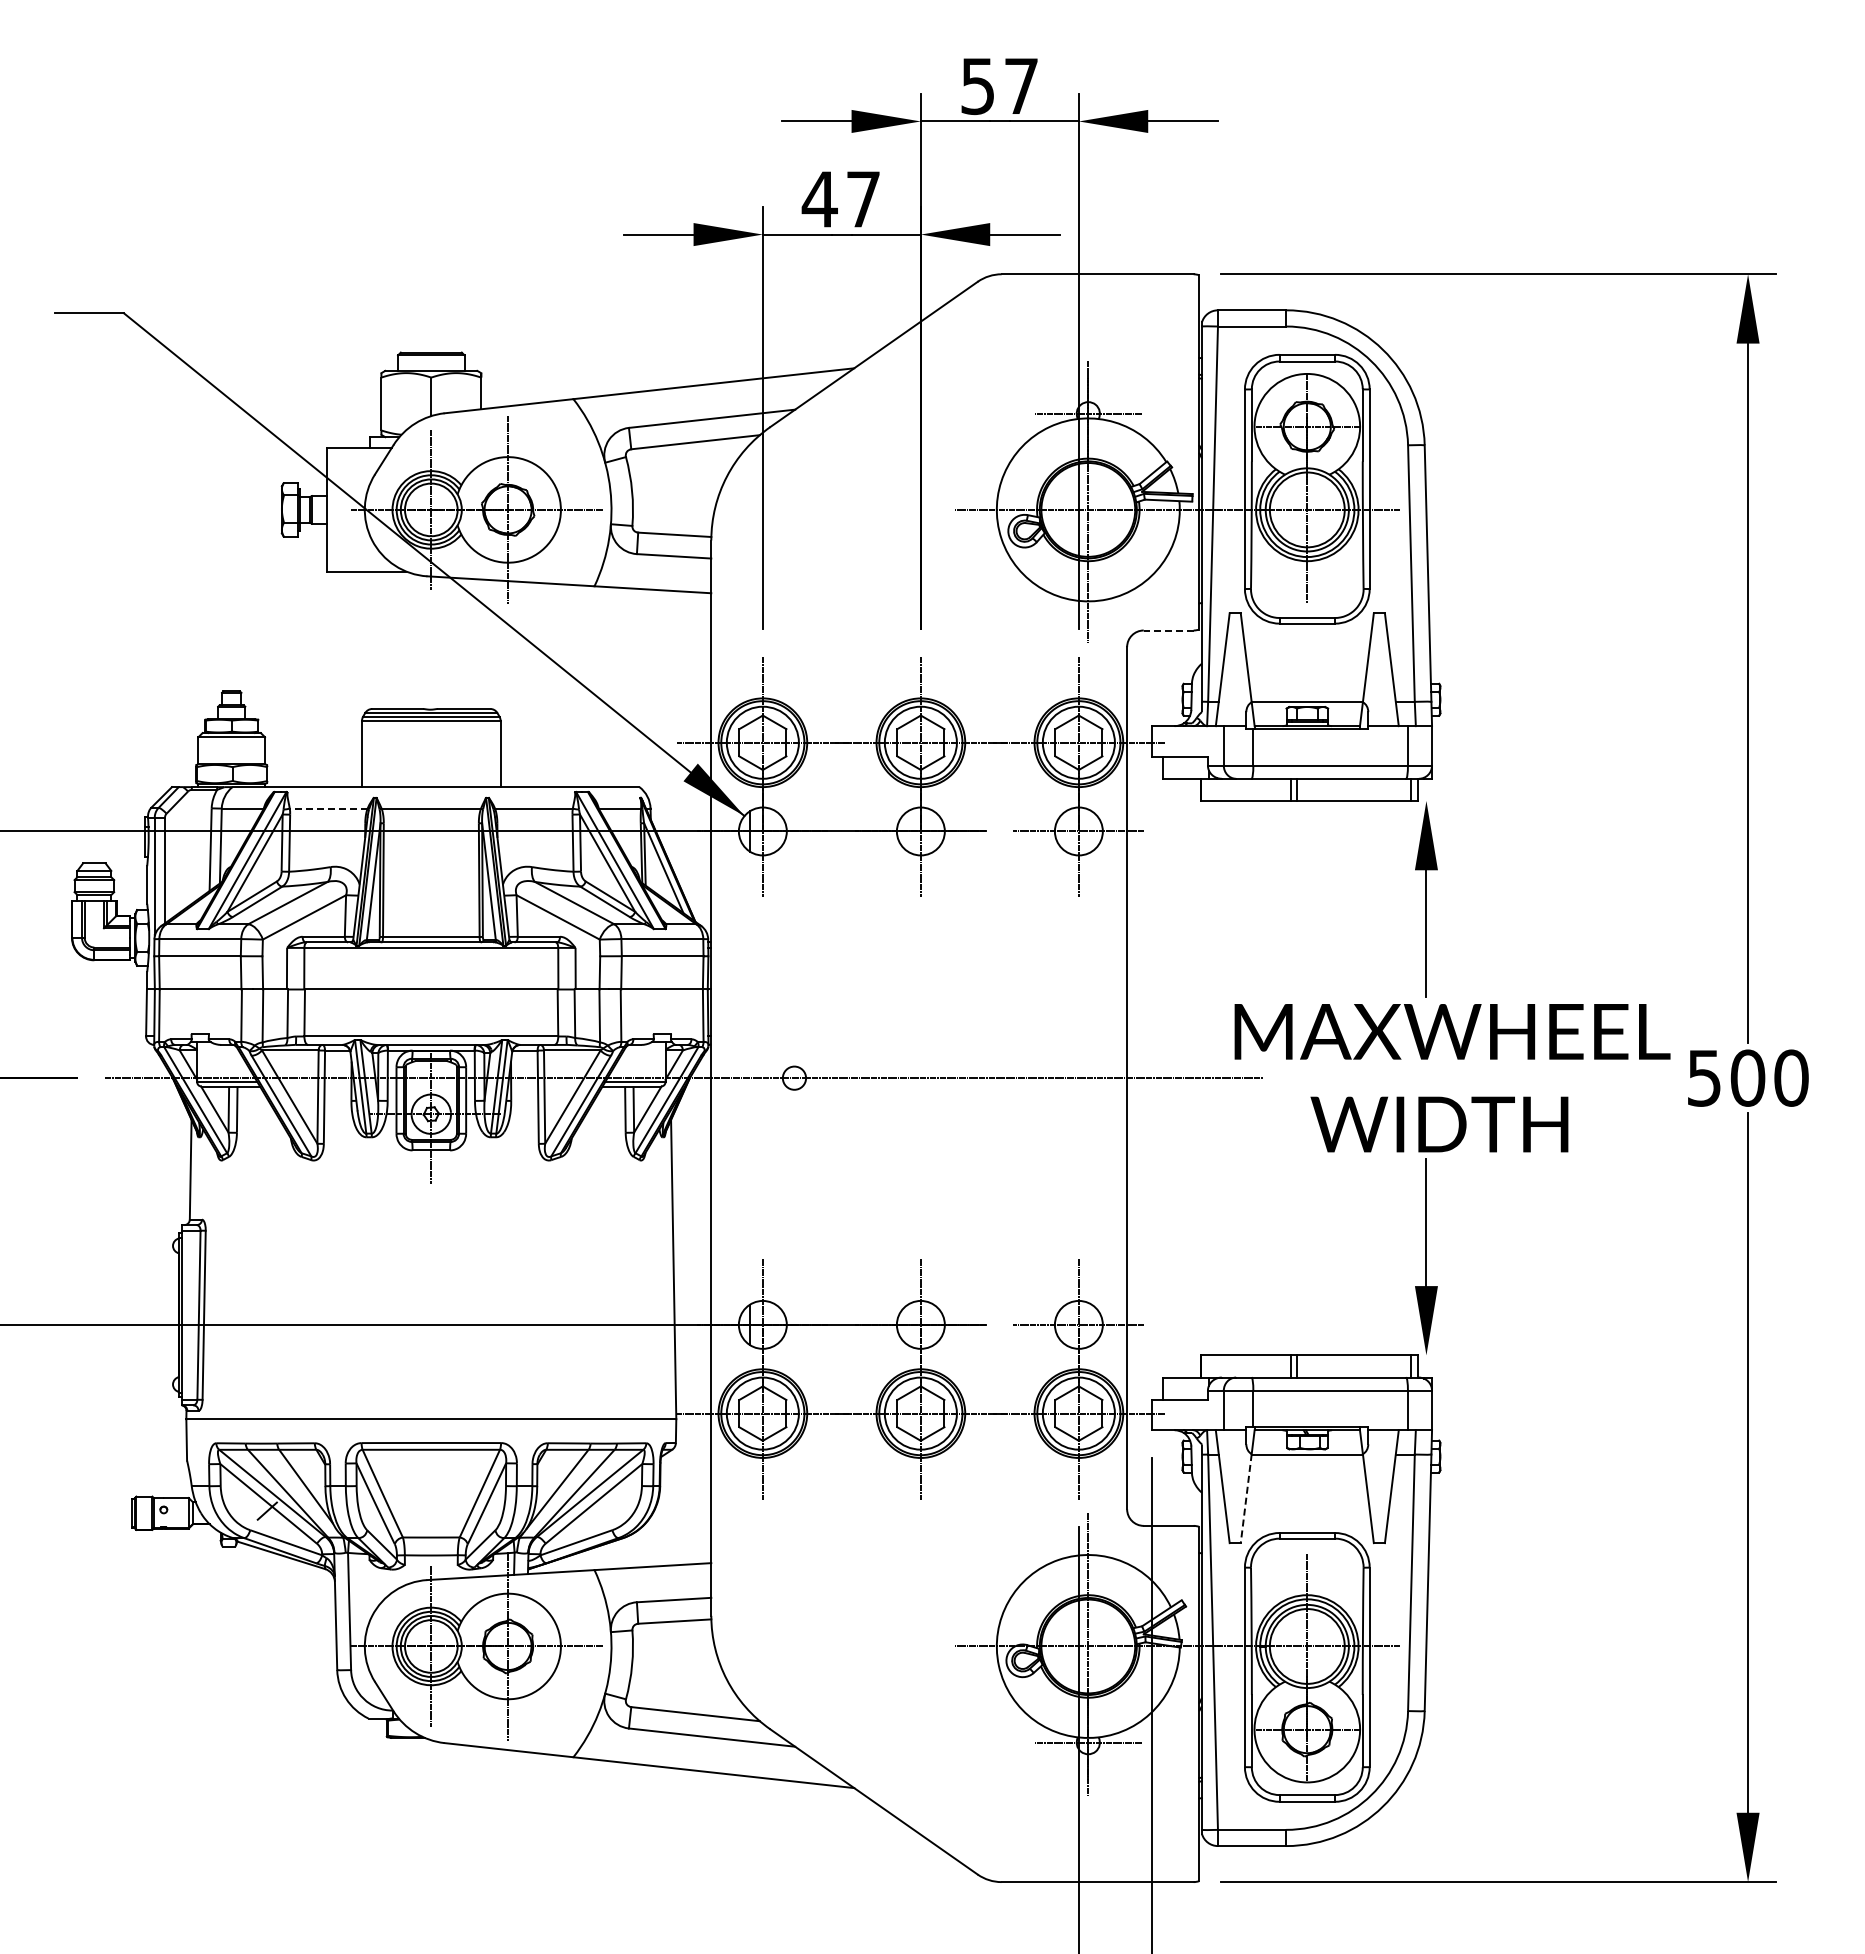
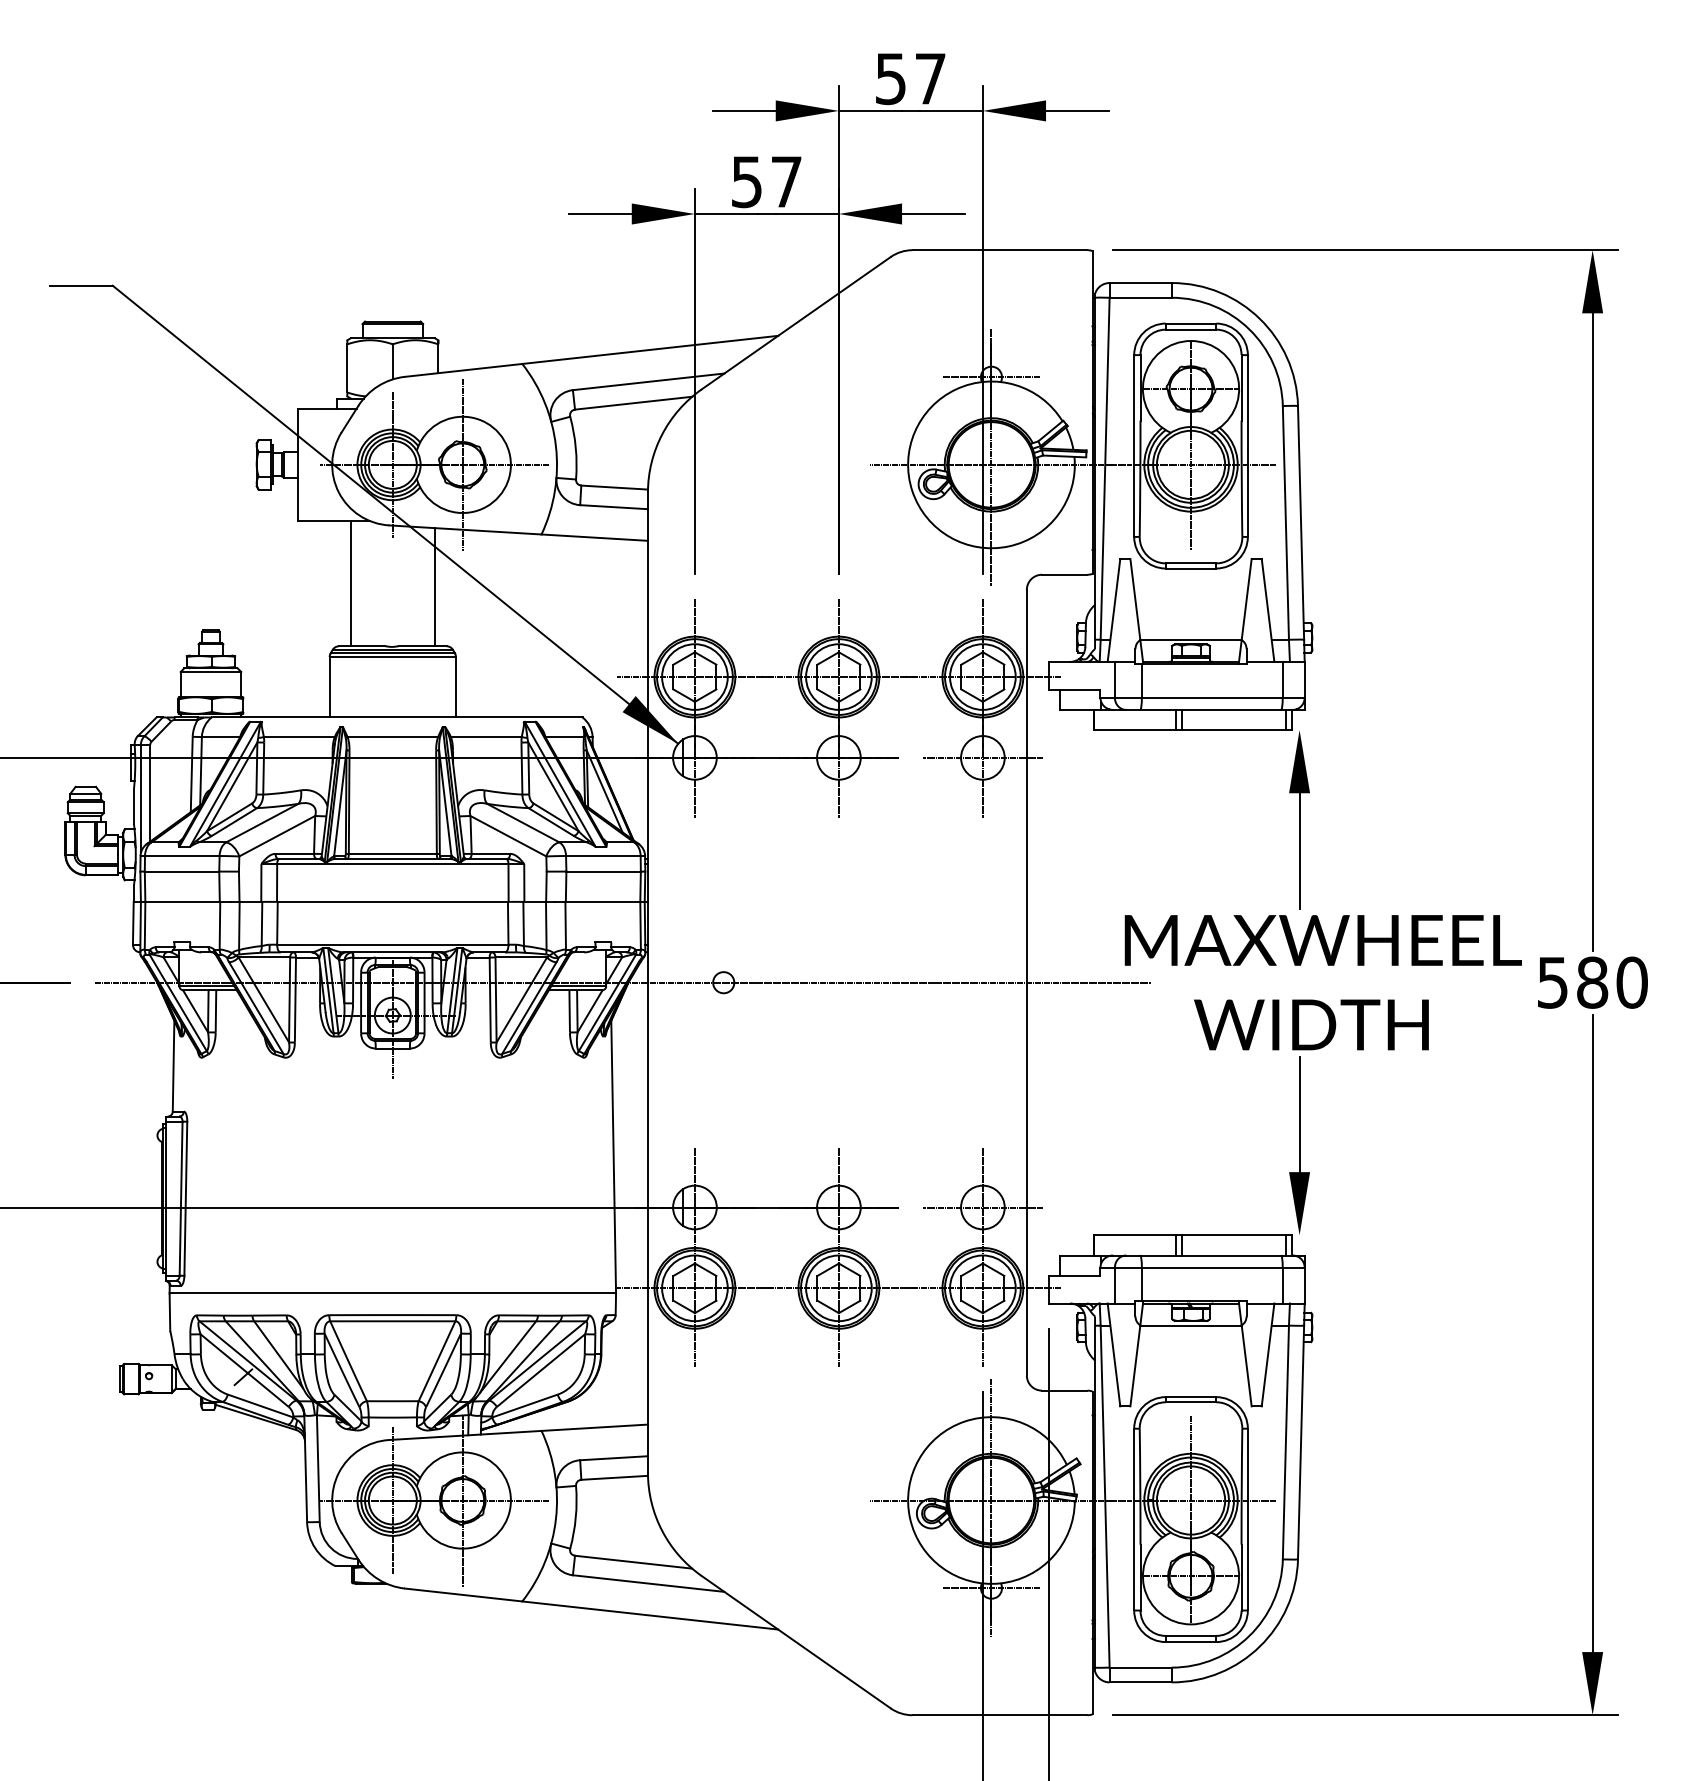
text: (819, 199) -> (746, 182), 47 -> 57
line: (1168, 630) -> (1064, 574), dashed -> solid
line: (384, 639) -> (350, 582), added
line: (477, 643) -> (434, 586), added
line: (328, 808) -> (299, 736), dashed -> solid
text: (1747, 1077) -> (1592, 982), 500 -> 580
line: (1246, 1498) -> (1135, 1365), dashed -> solid

